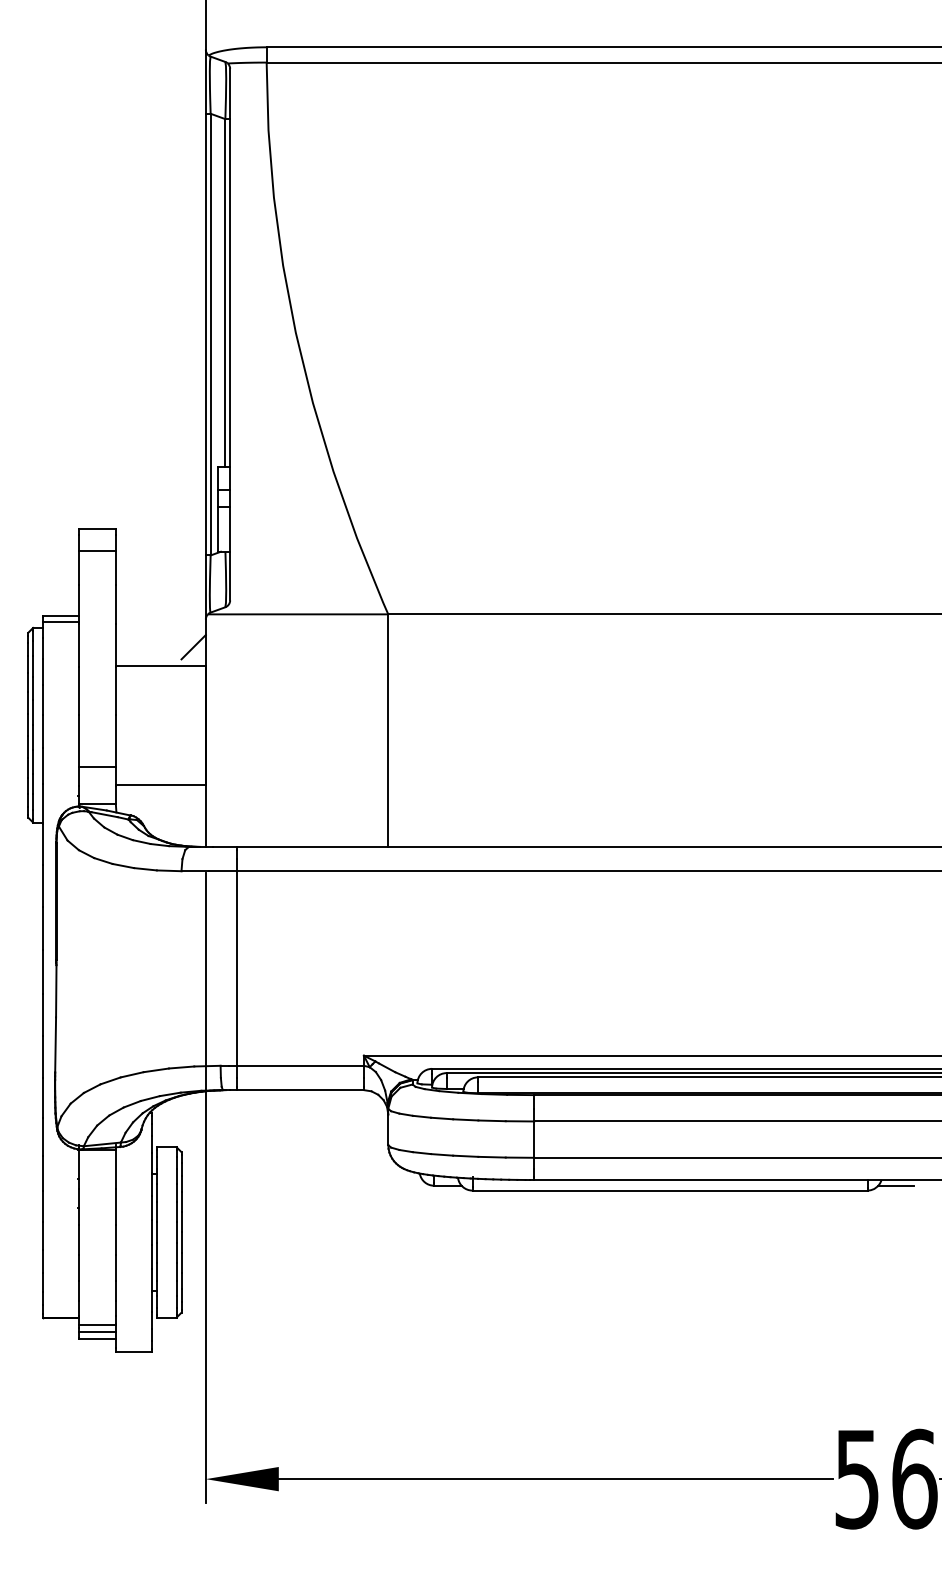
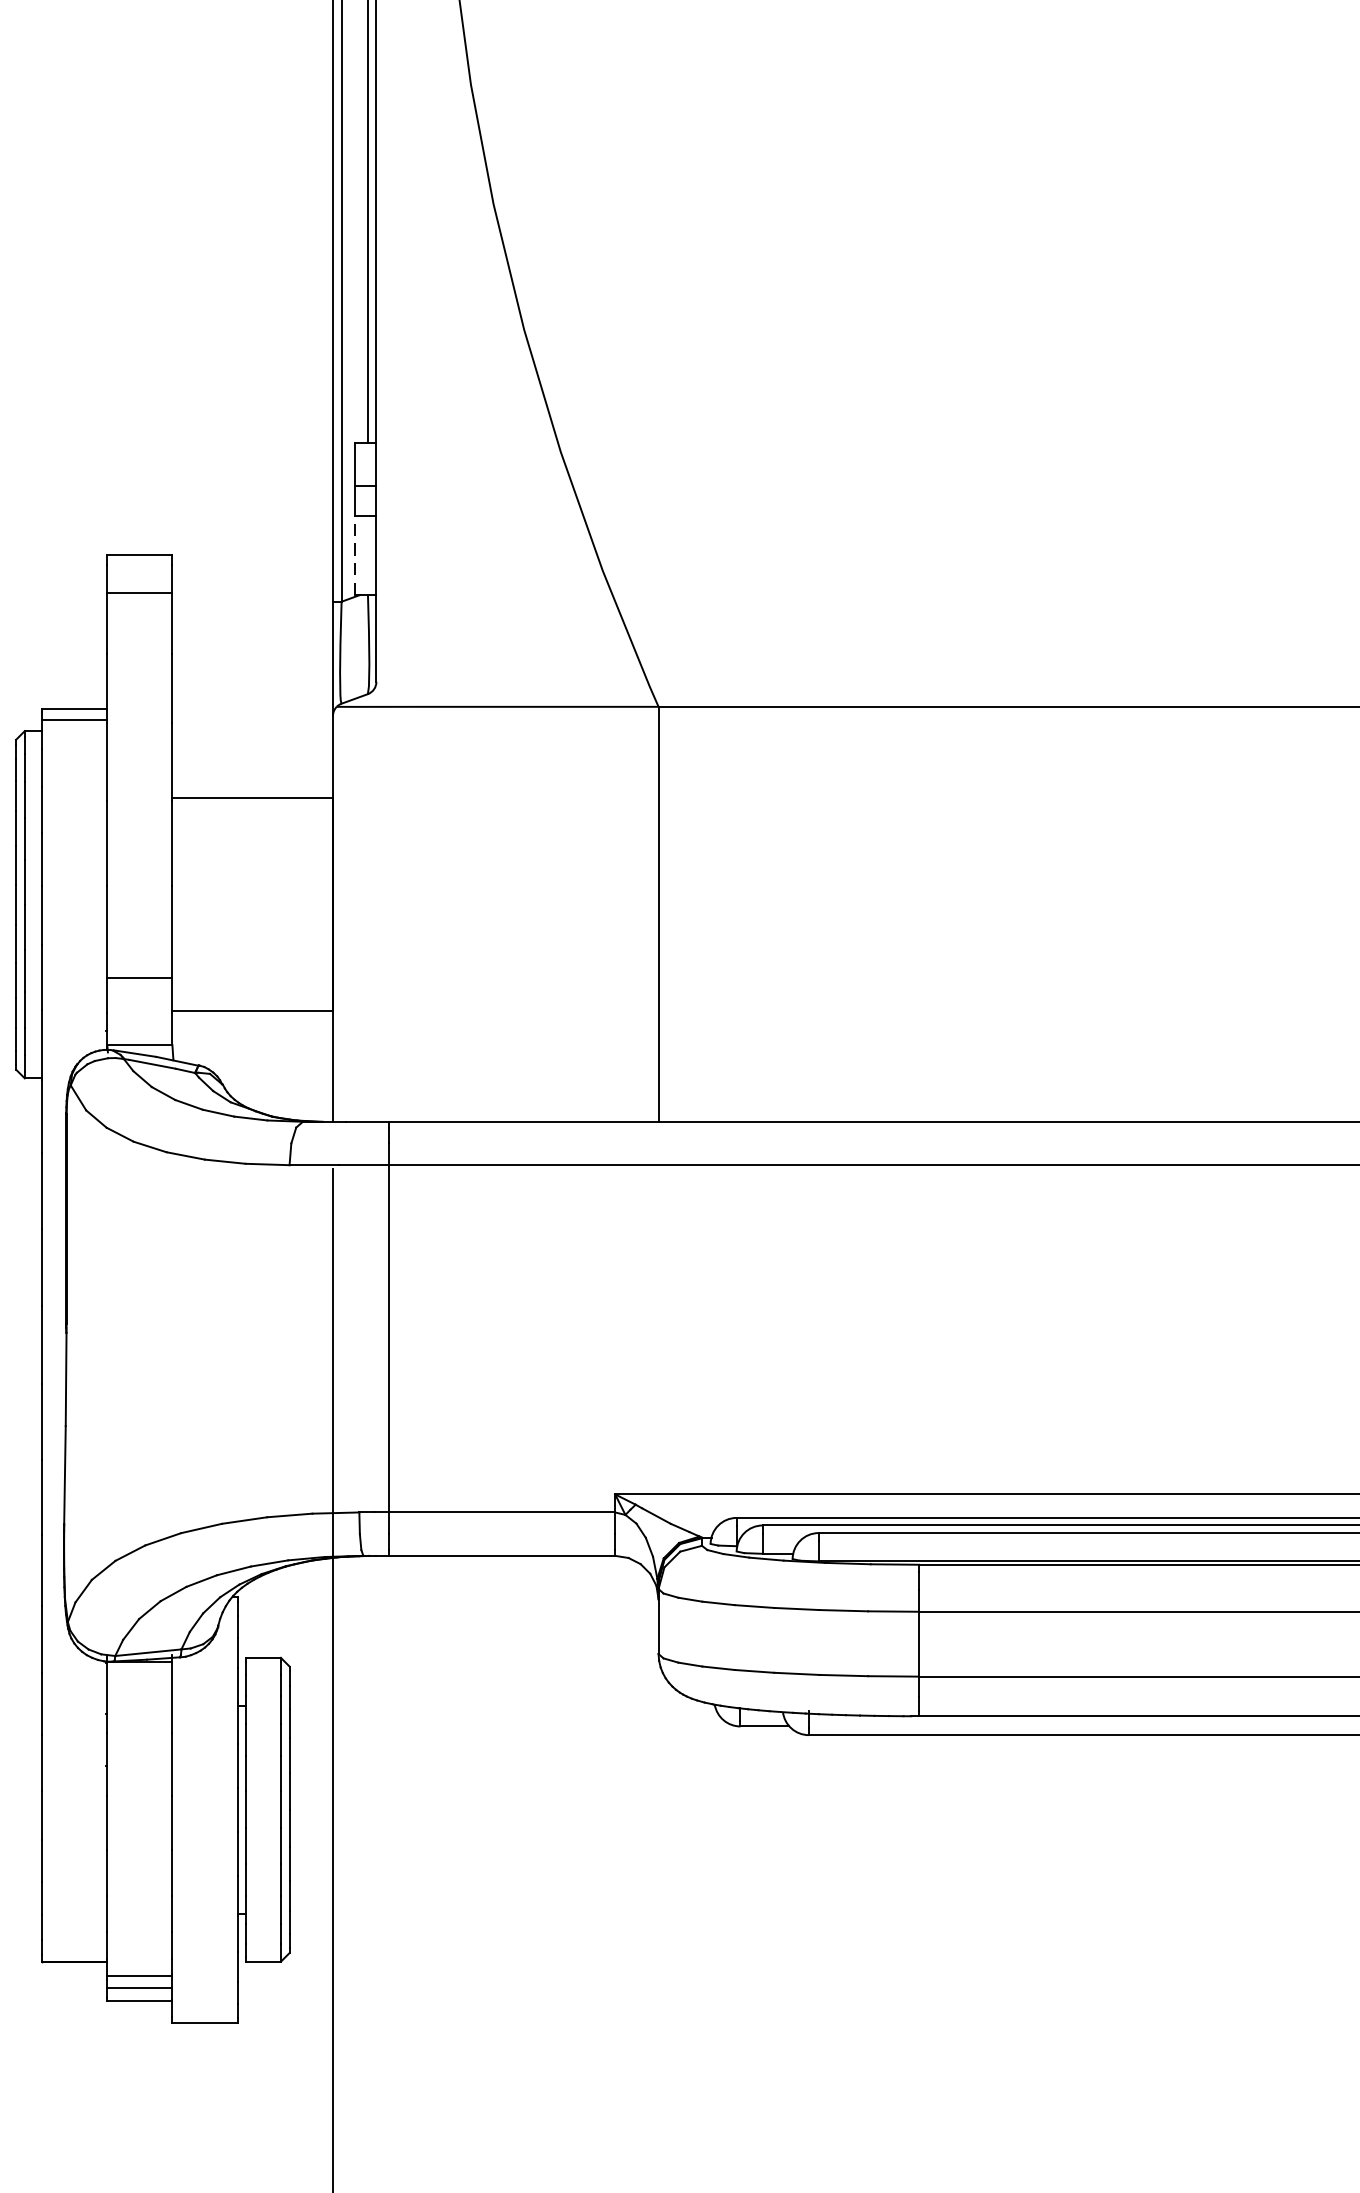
line: (218, 529) -> (355, 555), solid -> dashed
line: (193, 647) -> (310, 765), removed

